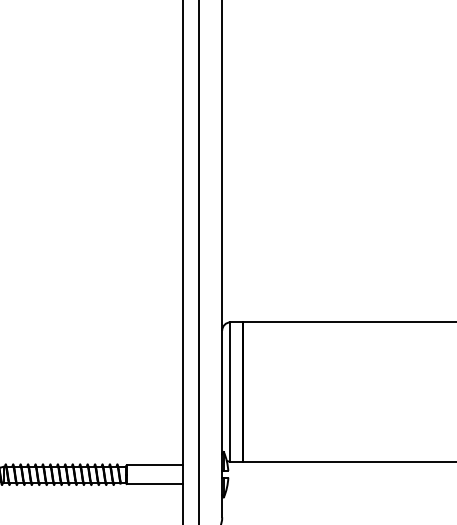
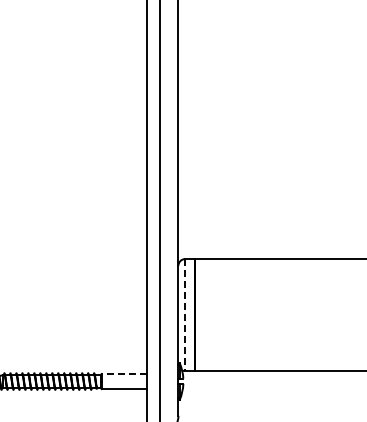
line: (230, 392) -> (185, 315), solid -> dashed
line: (155, 465) -> (124, 374), solid -> dashed

